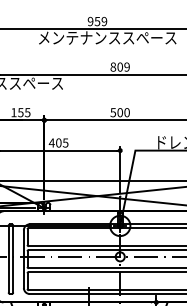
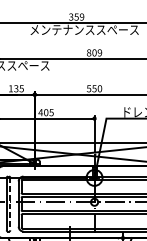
text: (90, 21) -> (71, 17), 959 -> 359
text: (20, 112) -> (16, 88), 155 -> 135
text: (119, 112) -> (93, 88), 500 -> 550
line: (13, 259) -> (10, 204), solid -> dashed

